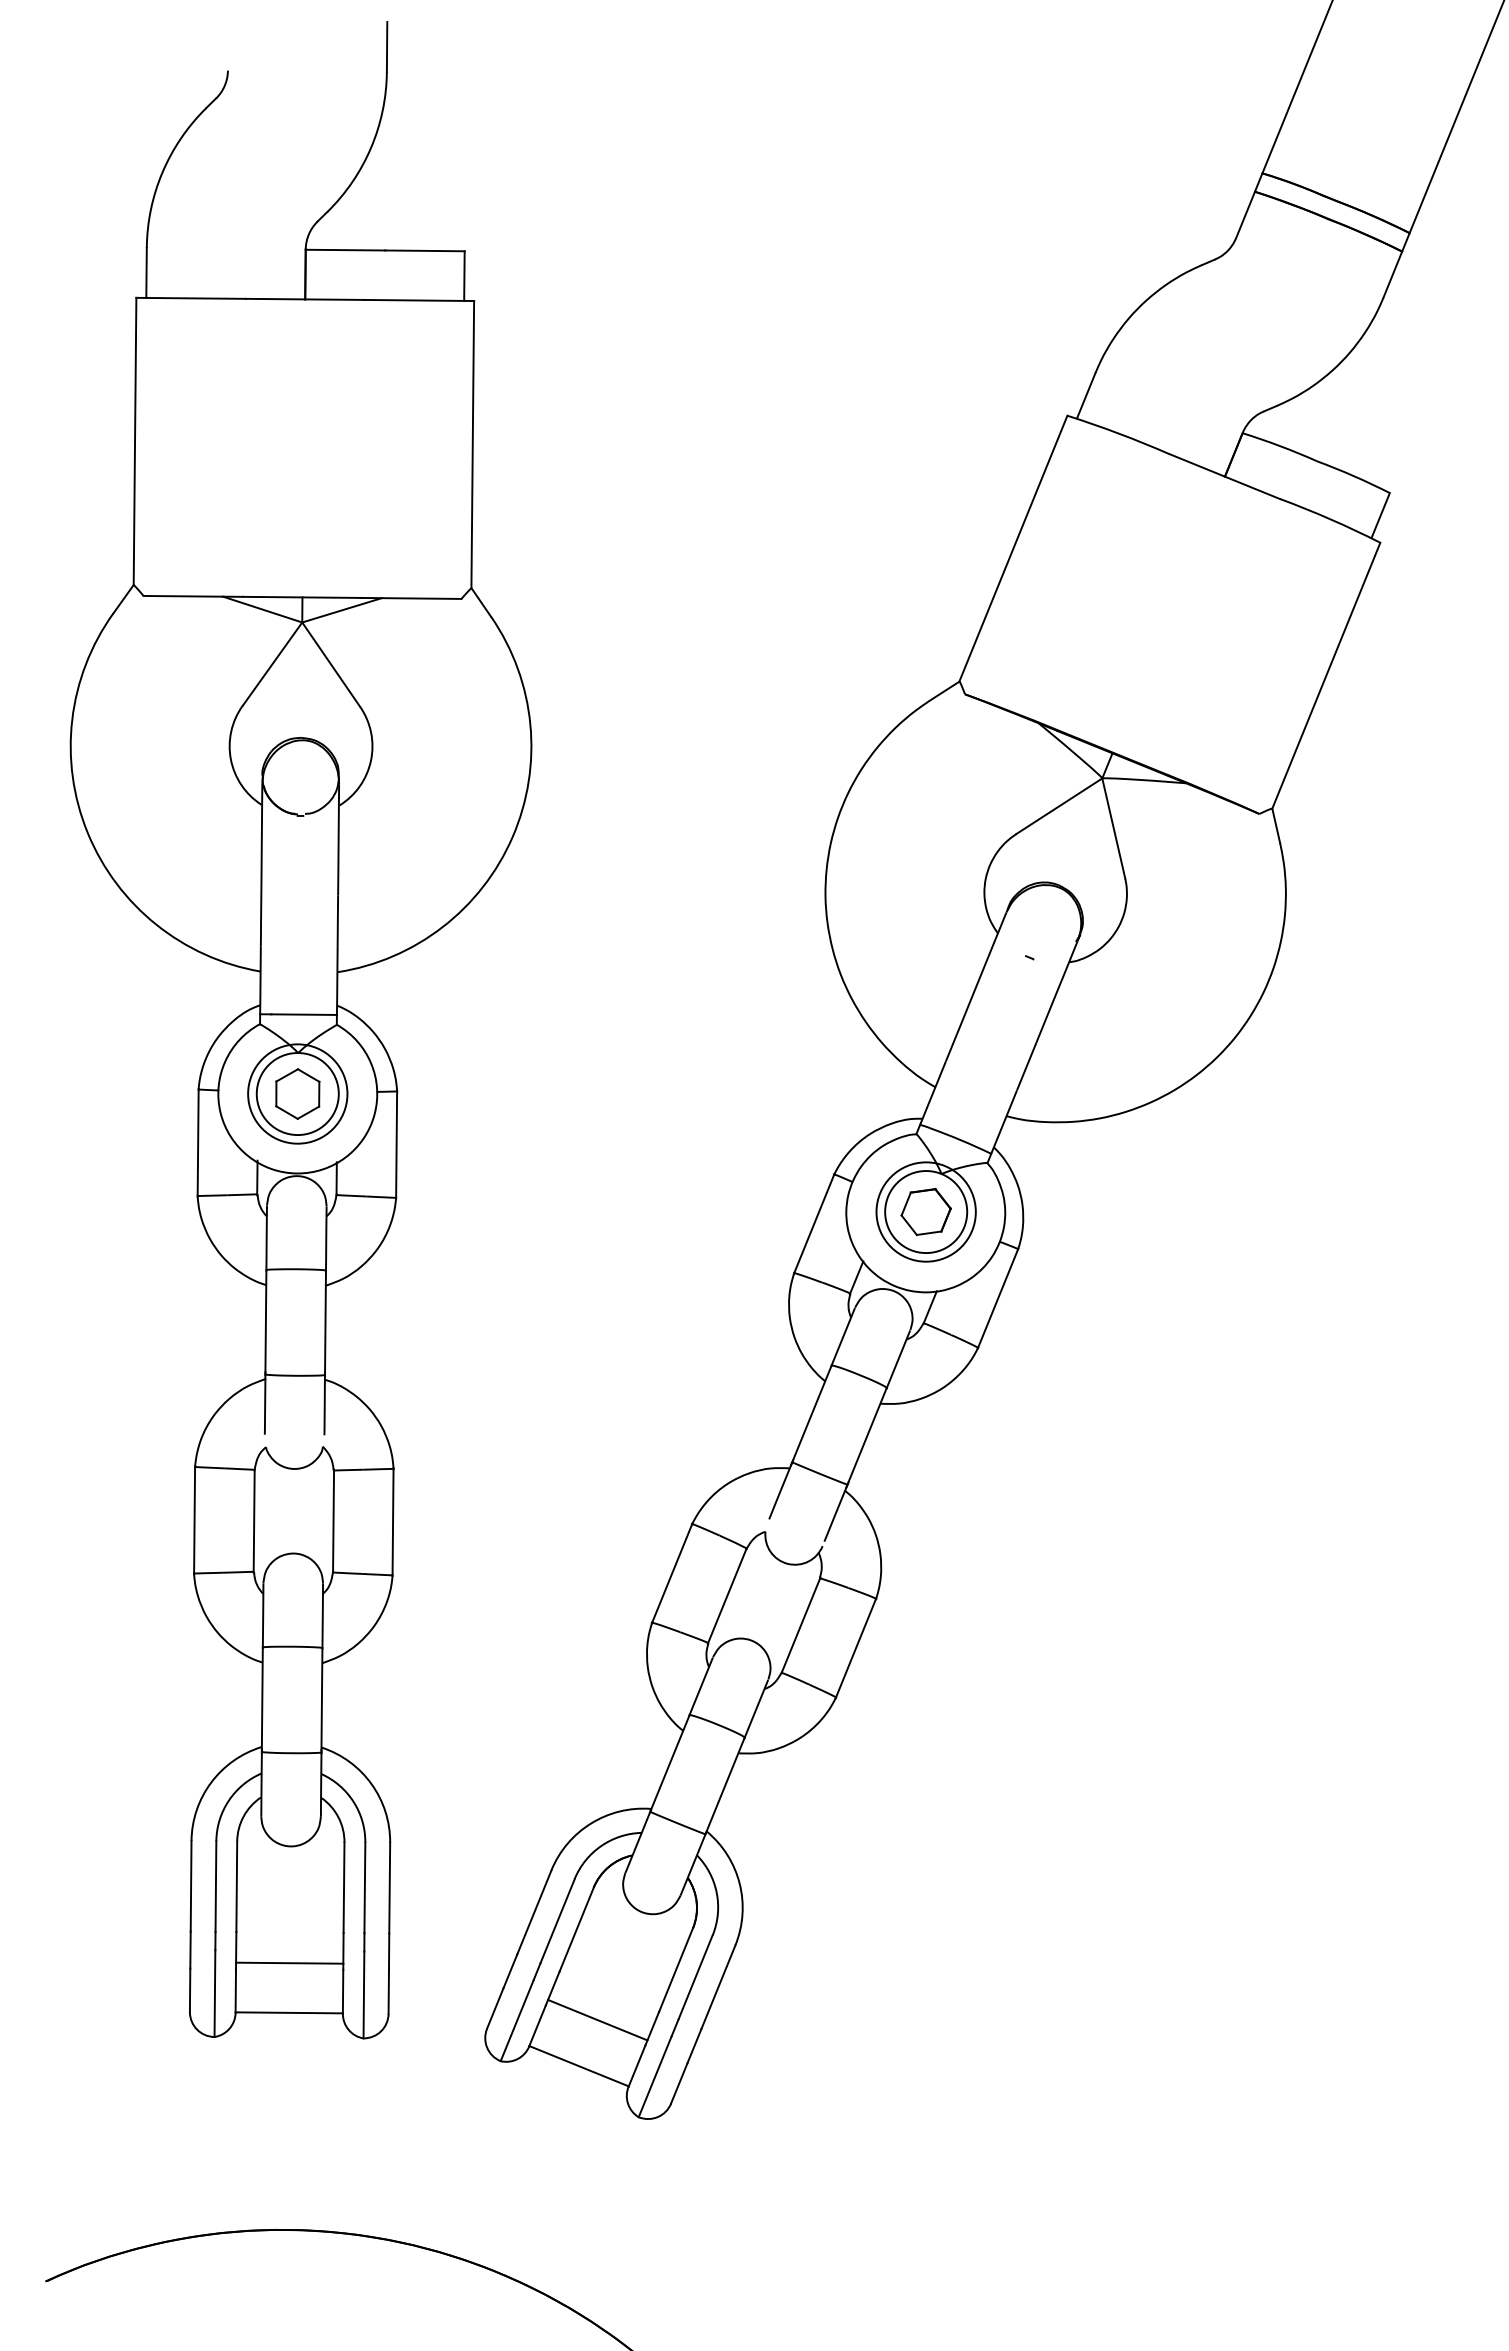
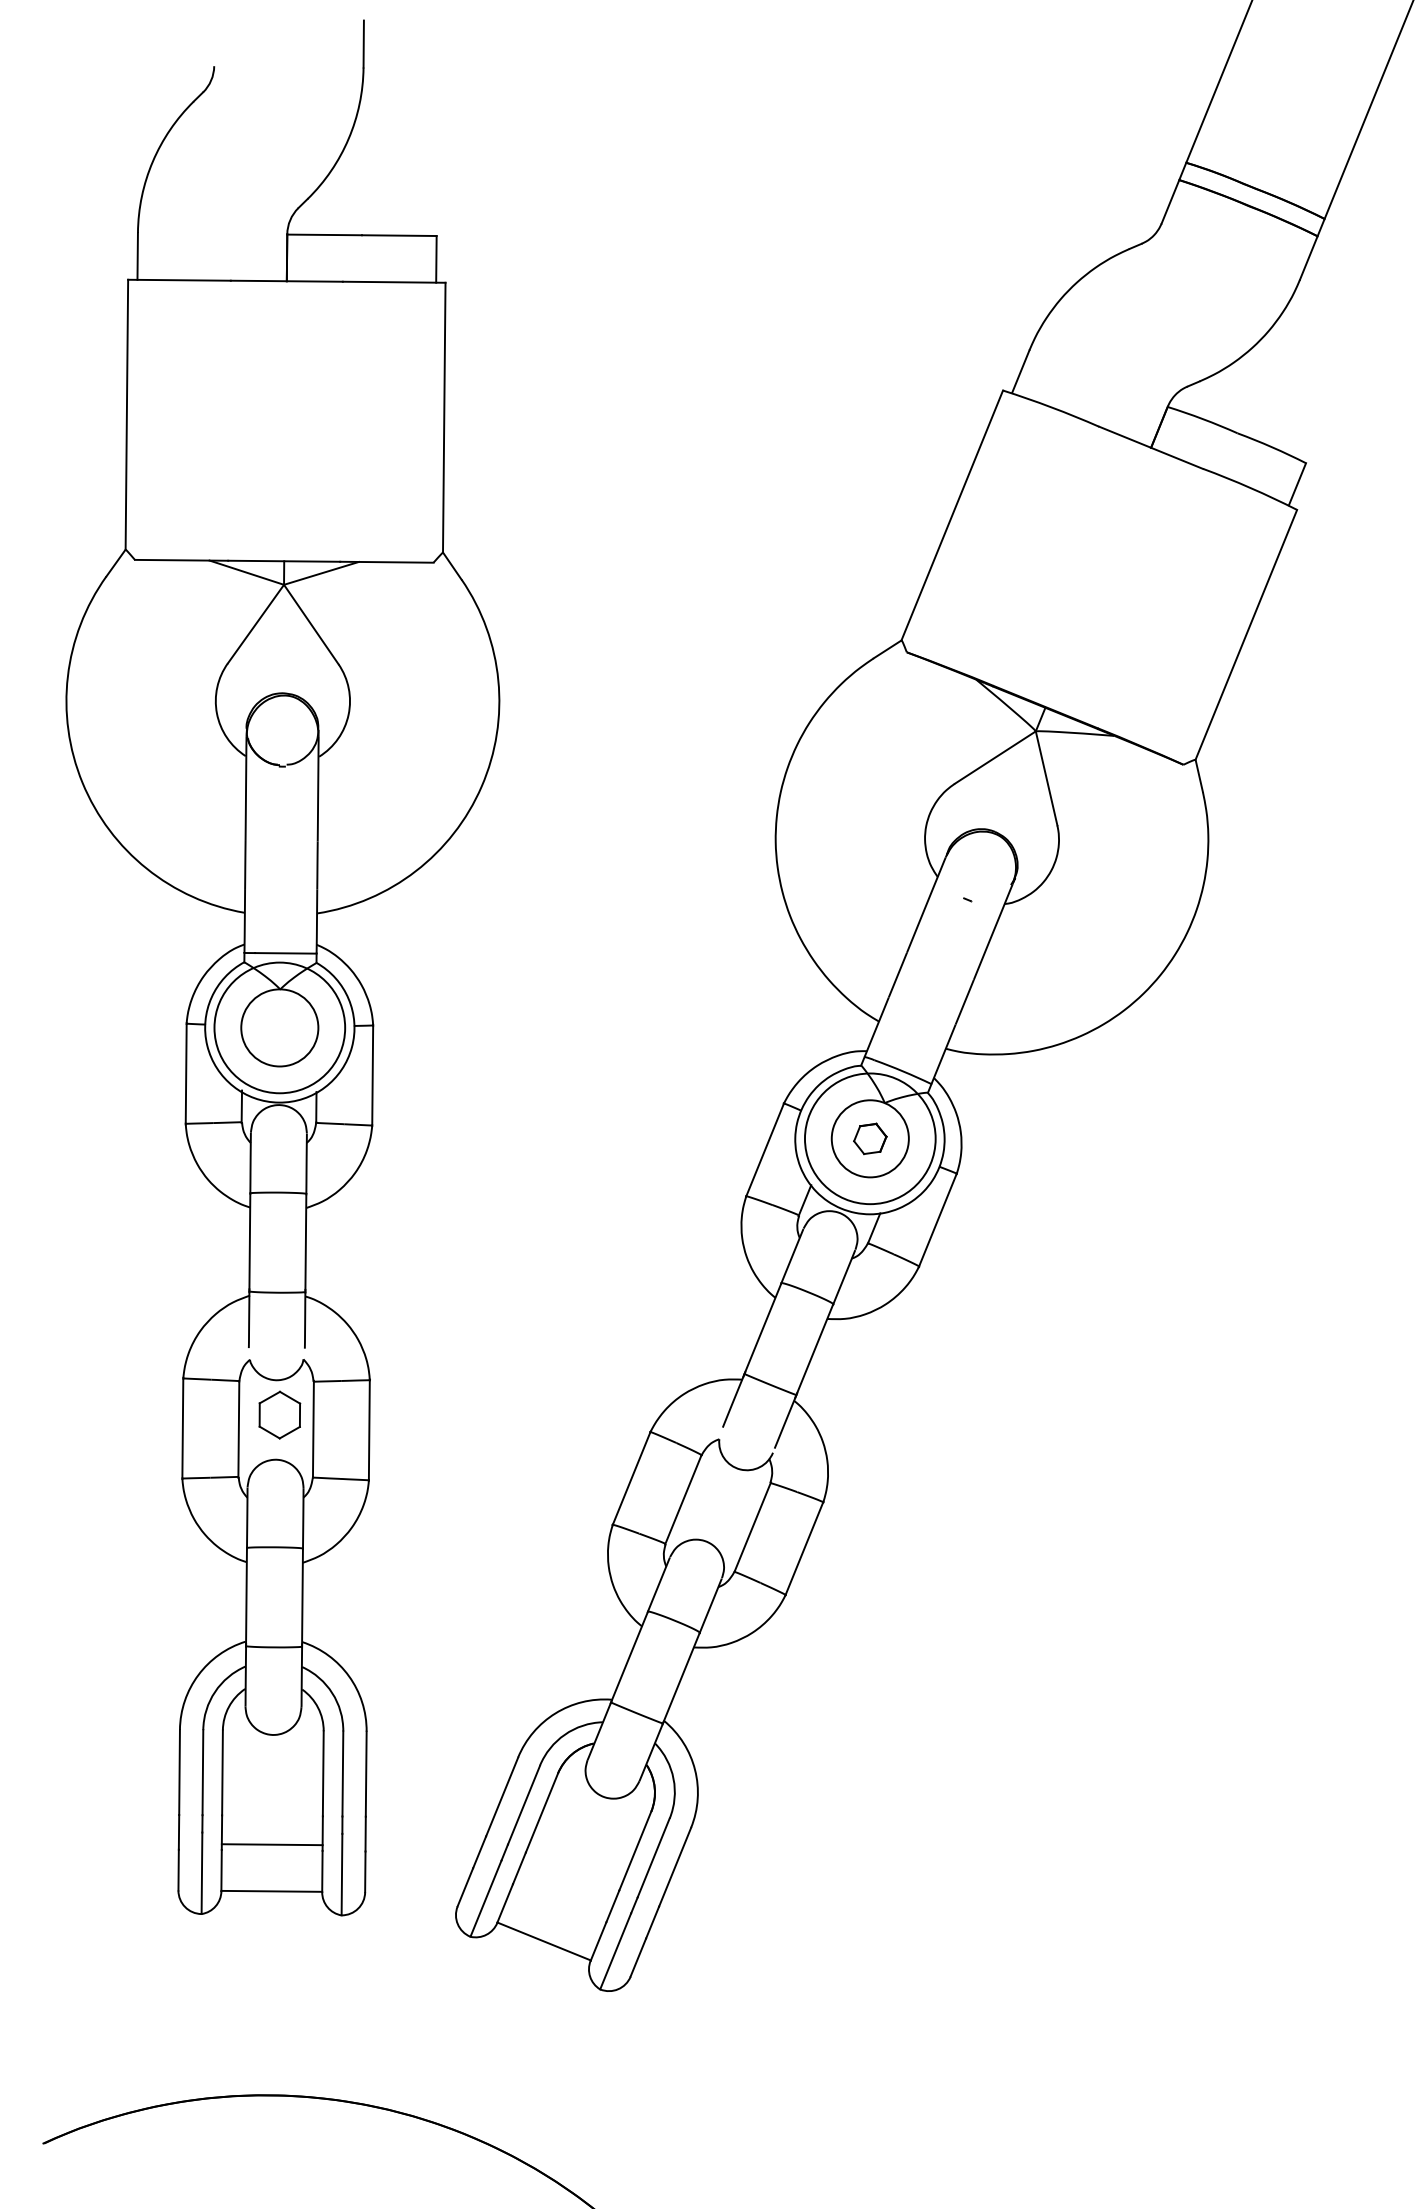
circle: (297, 1093) -> (279, 1027), size x1.4
part: (297, 1093) -> (279, 1414), moved
circle: (925, 1211) -> (869, 1138), size x1.4
part: (925, 1212) -> (869, 1139), size x0.7
line: (597, 2019) -> (561, 1897), removed

